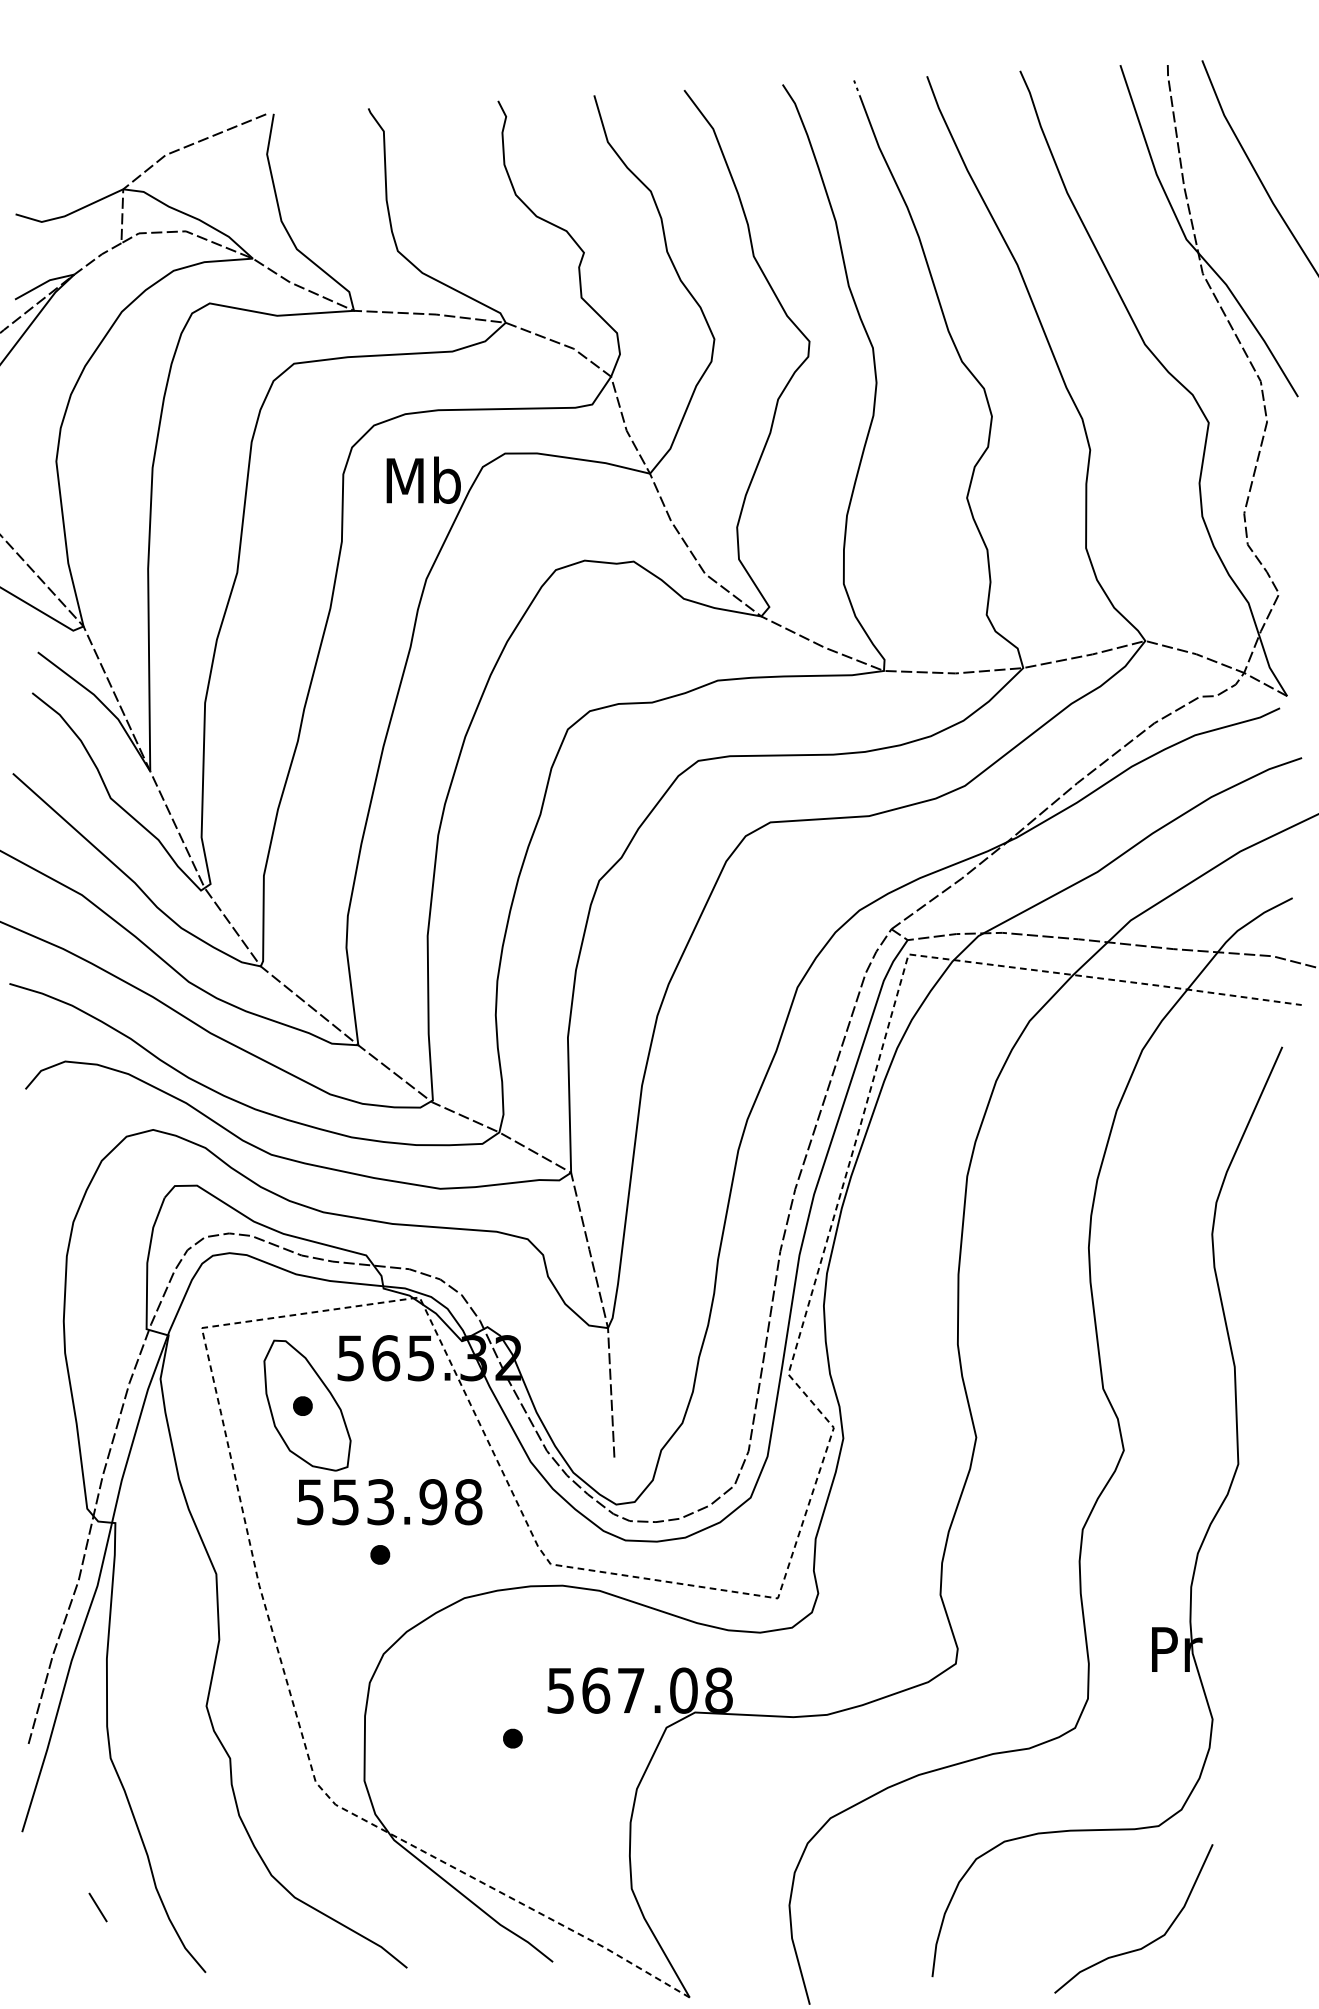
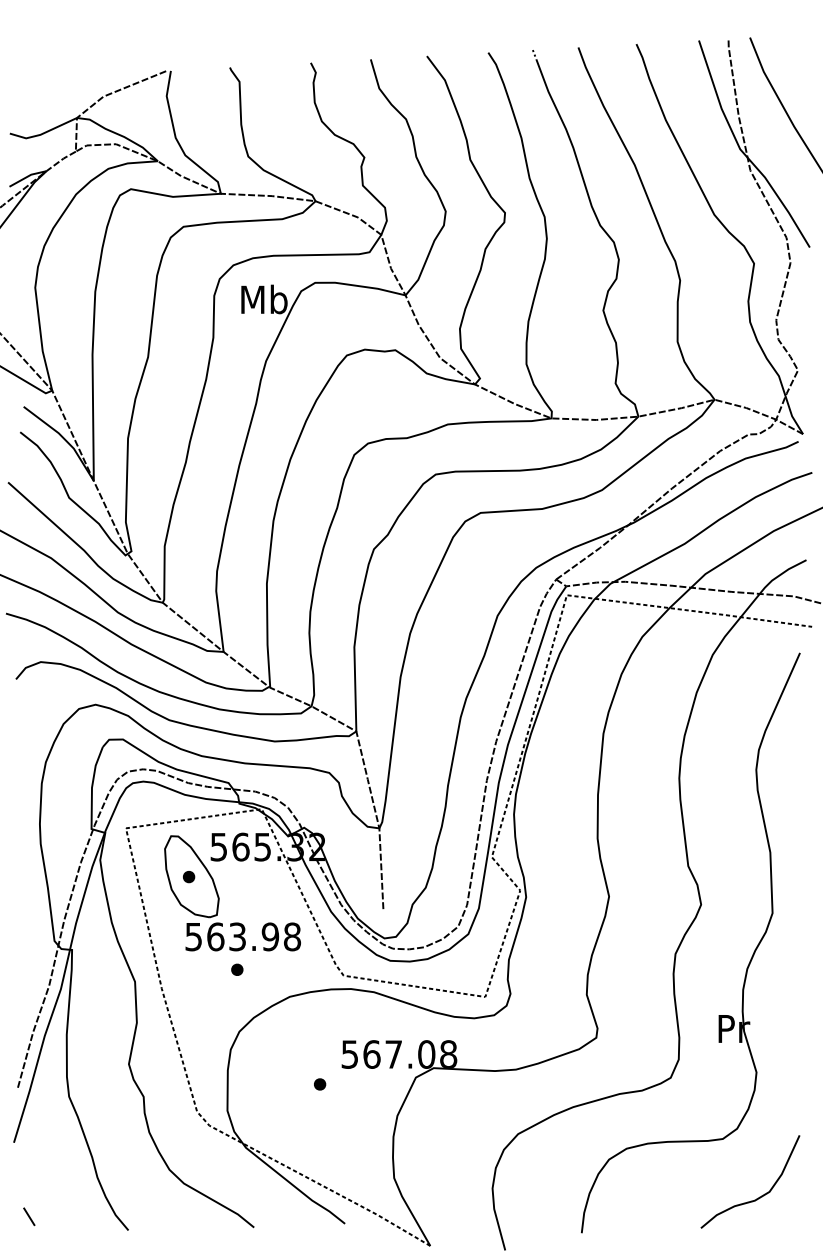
text: (345, 1501) -> (215, 936), 553.98 -> 563.98
line: (98, 1907) -> (29, 1216), moved
curve: (1148, 1942) -> (759, 1196), moved

